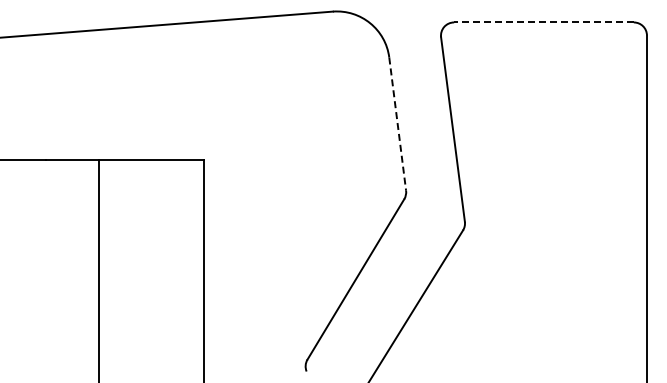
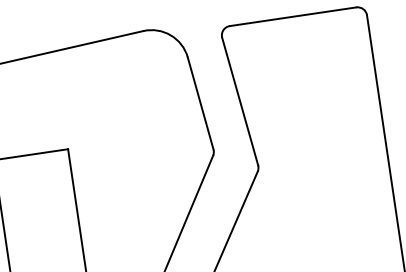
line: (543, 22) -> (292, 16), dashed -> solid
line: (397, 124) -> (200, 103), dashed -> solid

